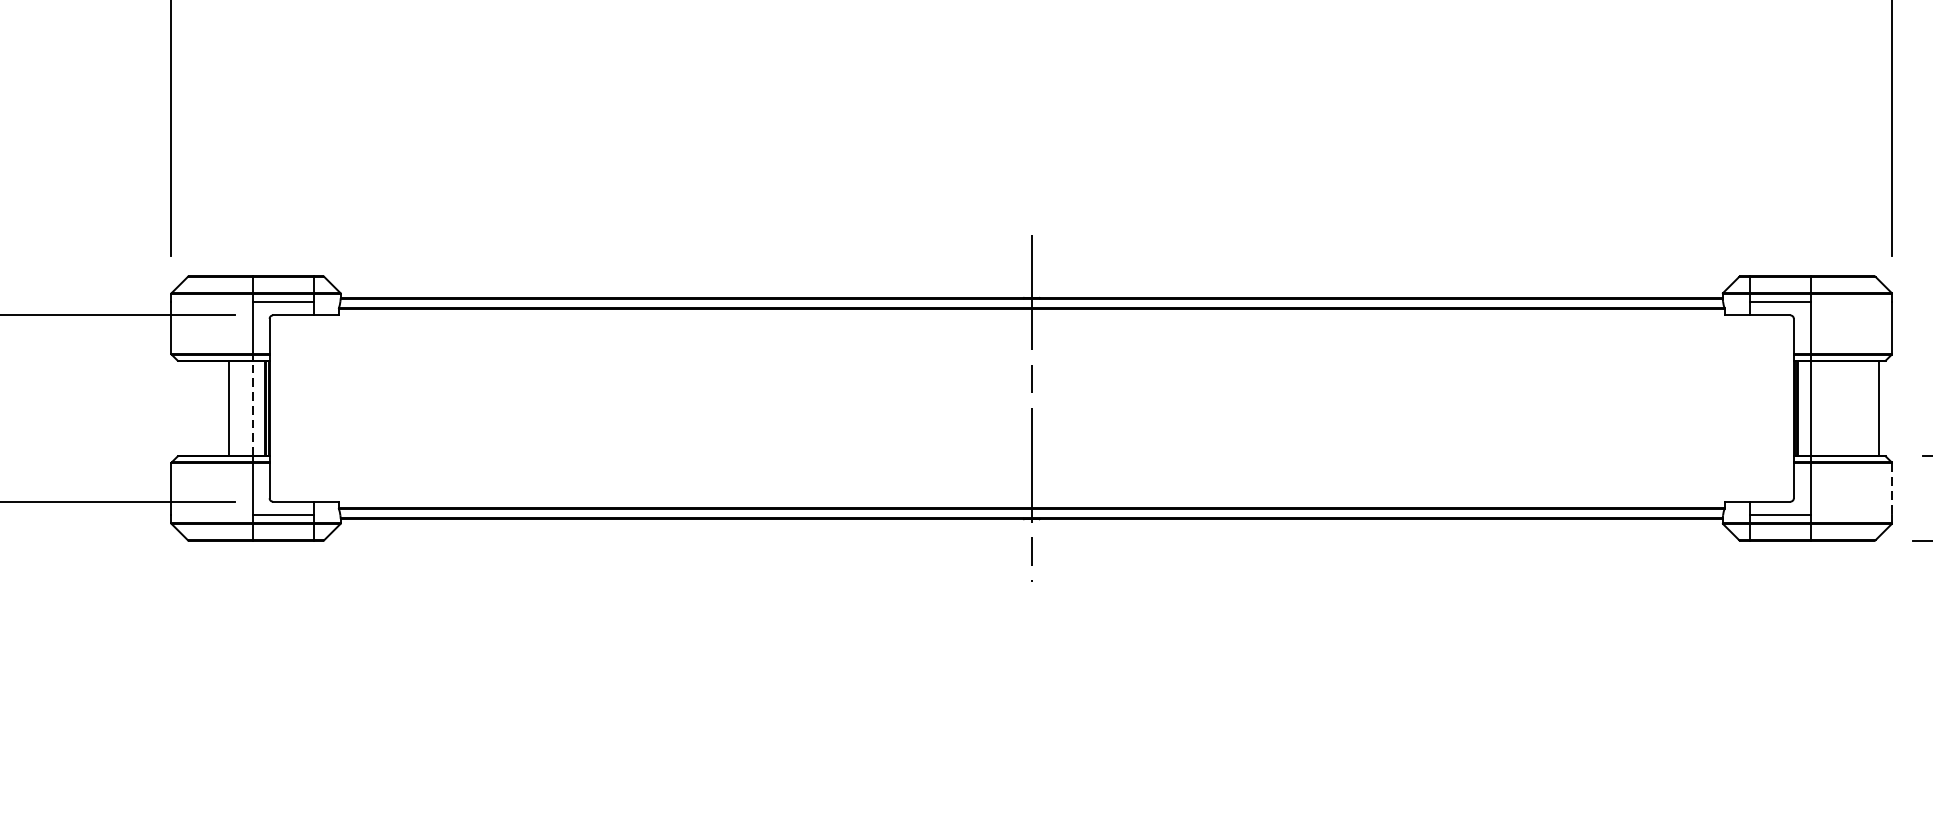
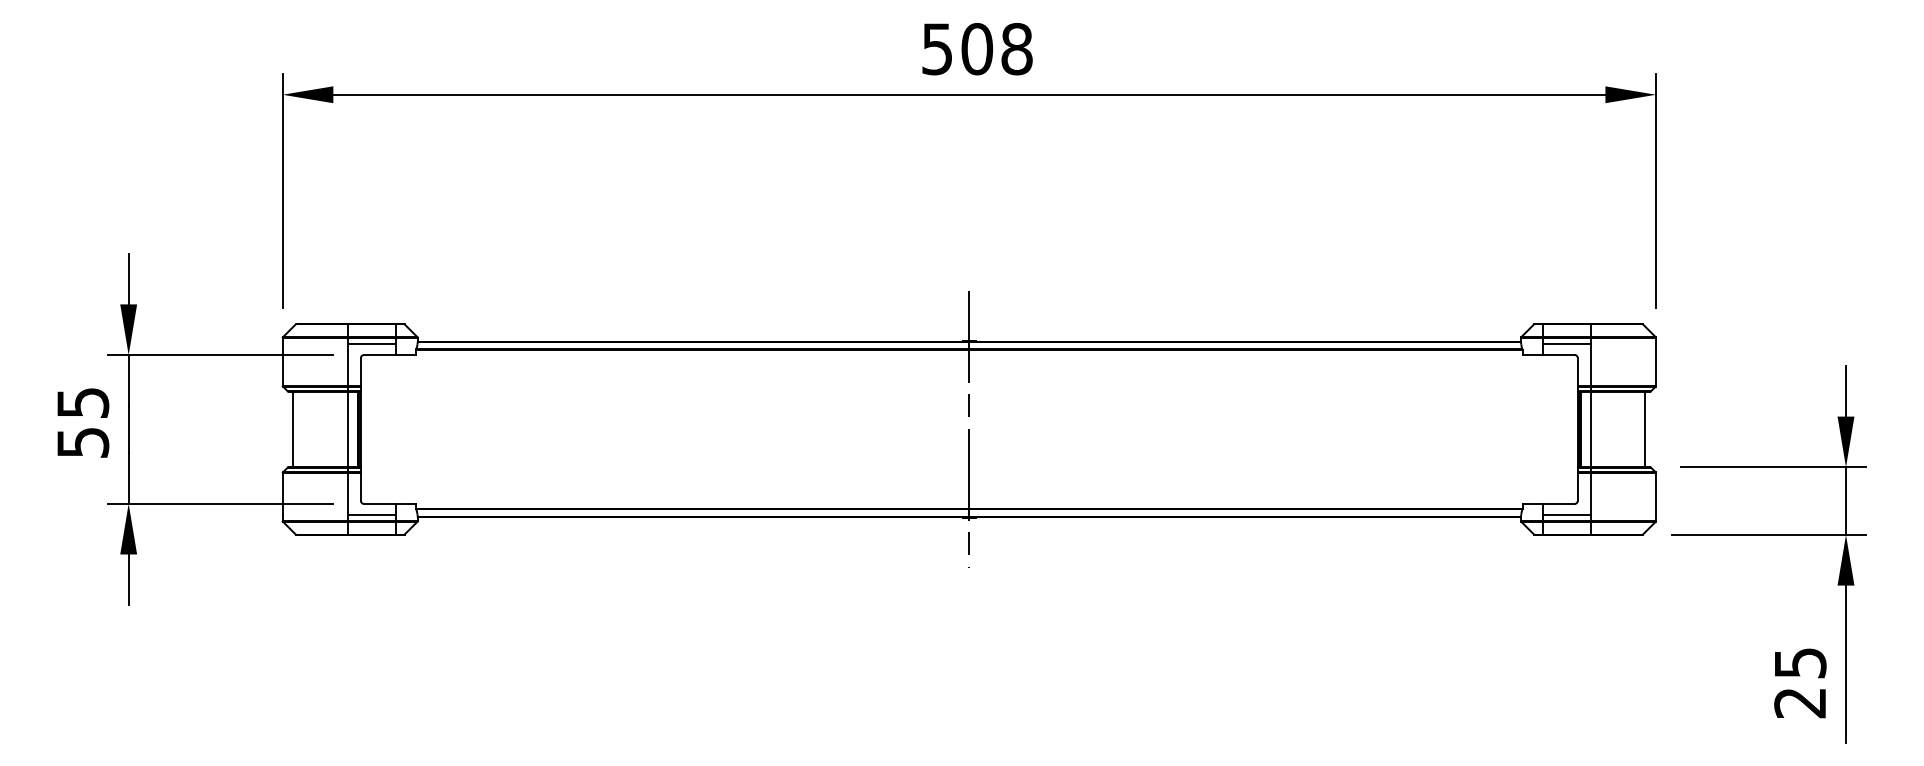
line: (228, 408) -> (293, 429), moved
line: (252, 408) -> (347, 429), dashed -> solid
line: (1892, 488) -> (1656, 493), dashed -> solid

